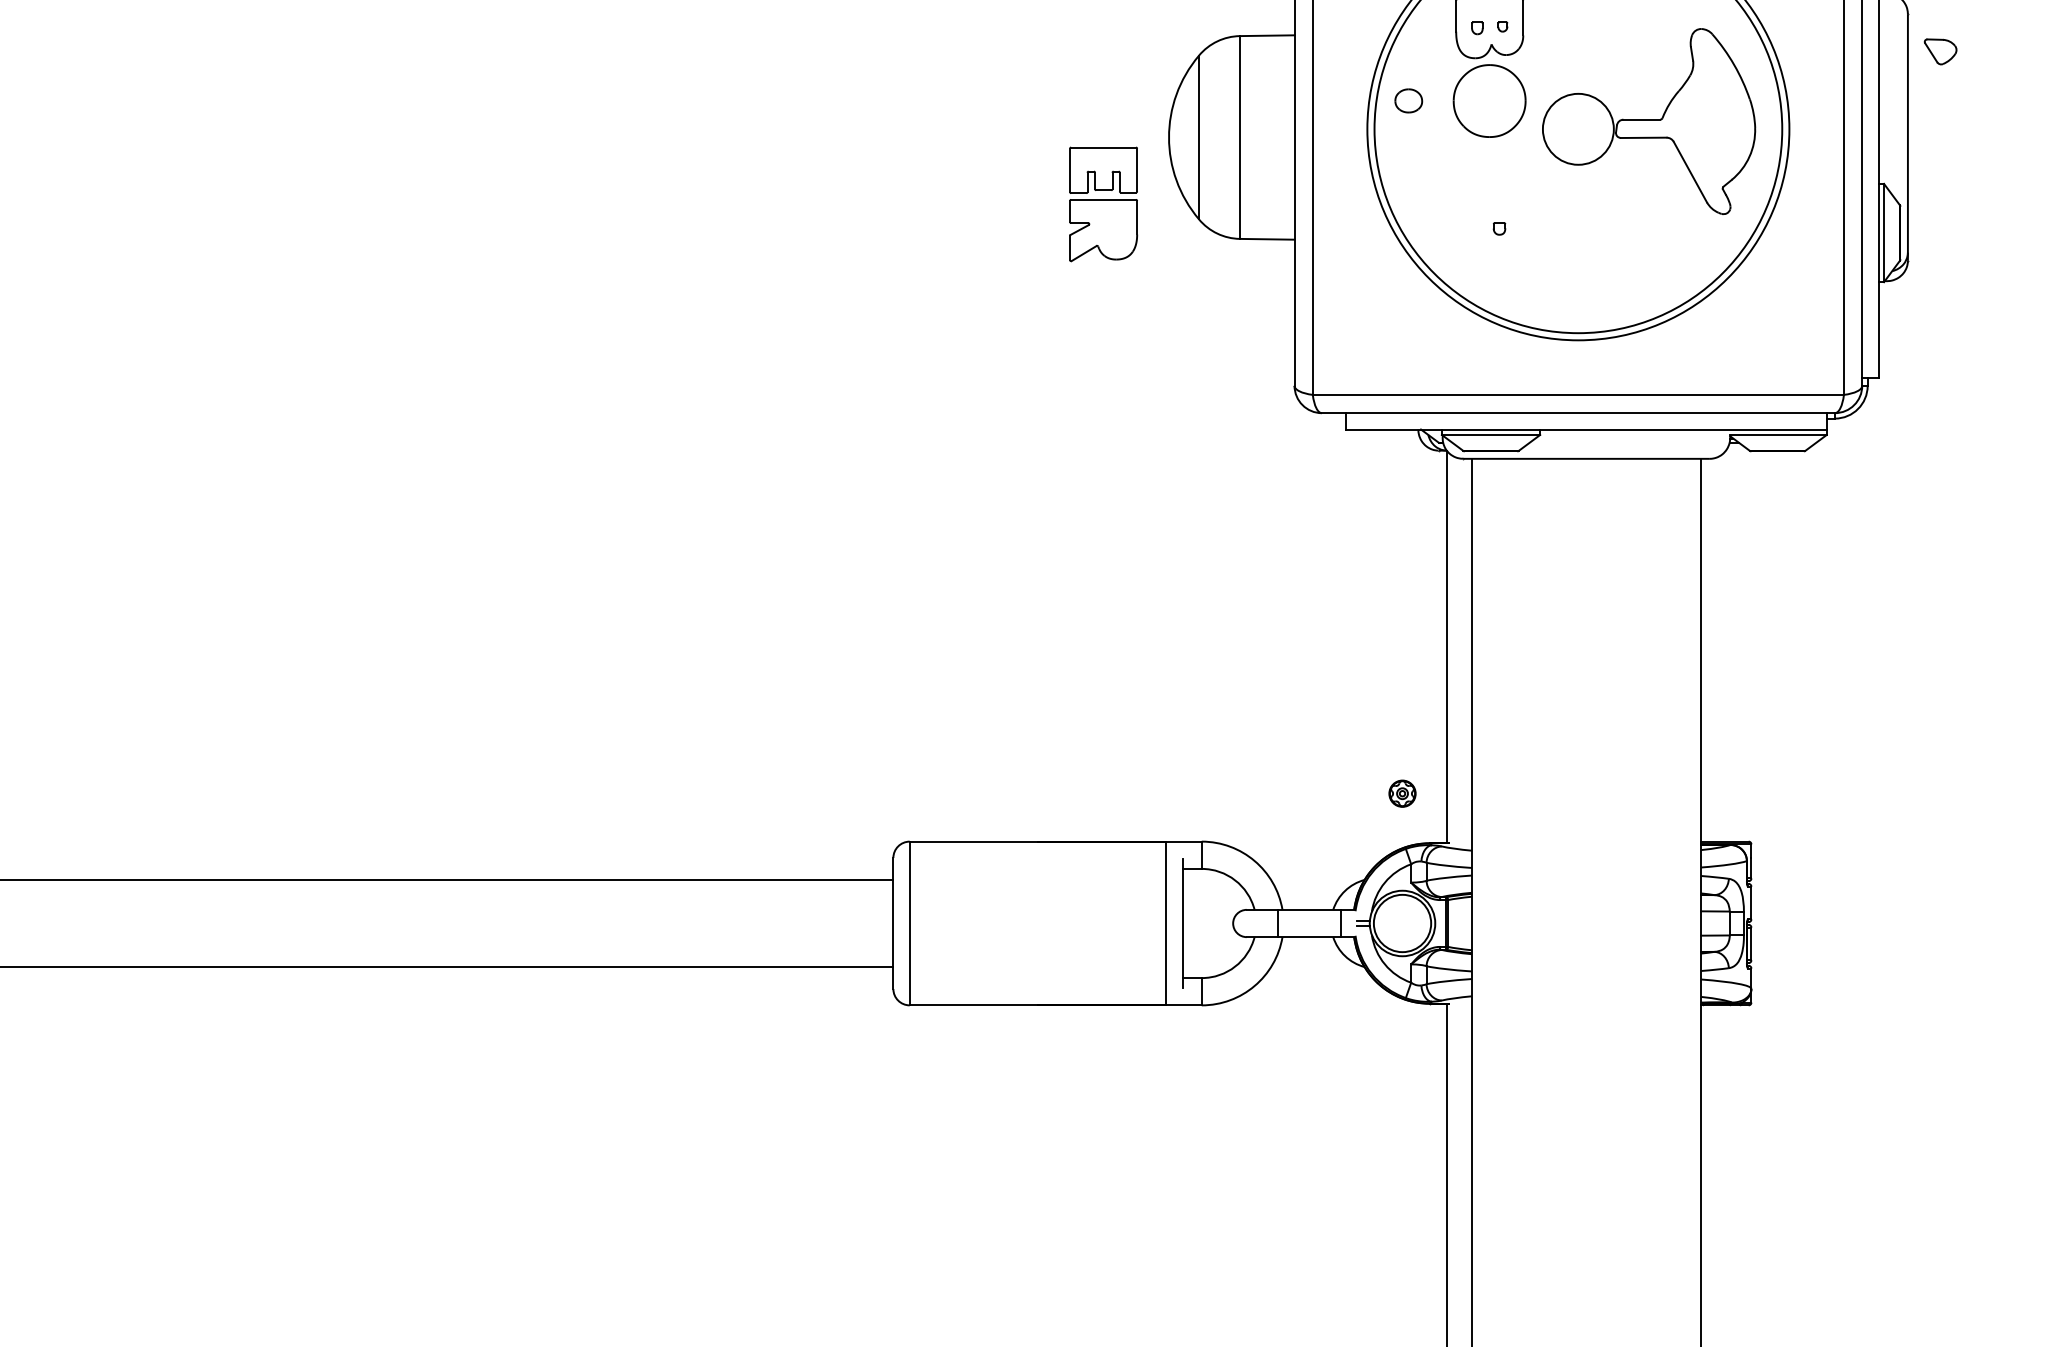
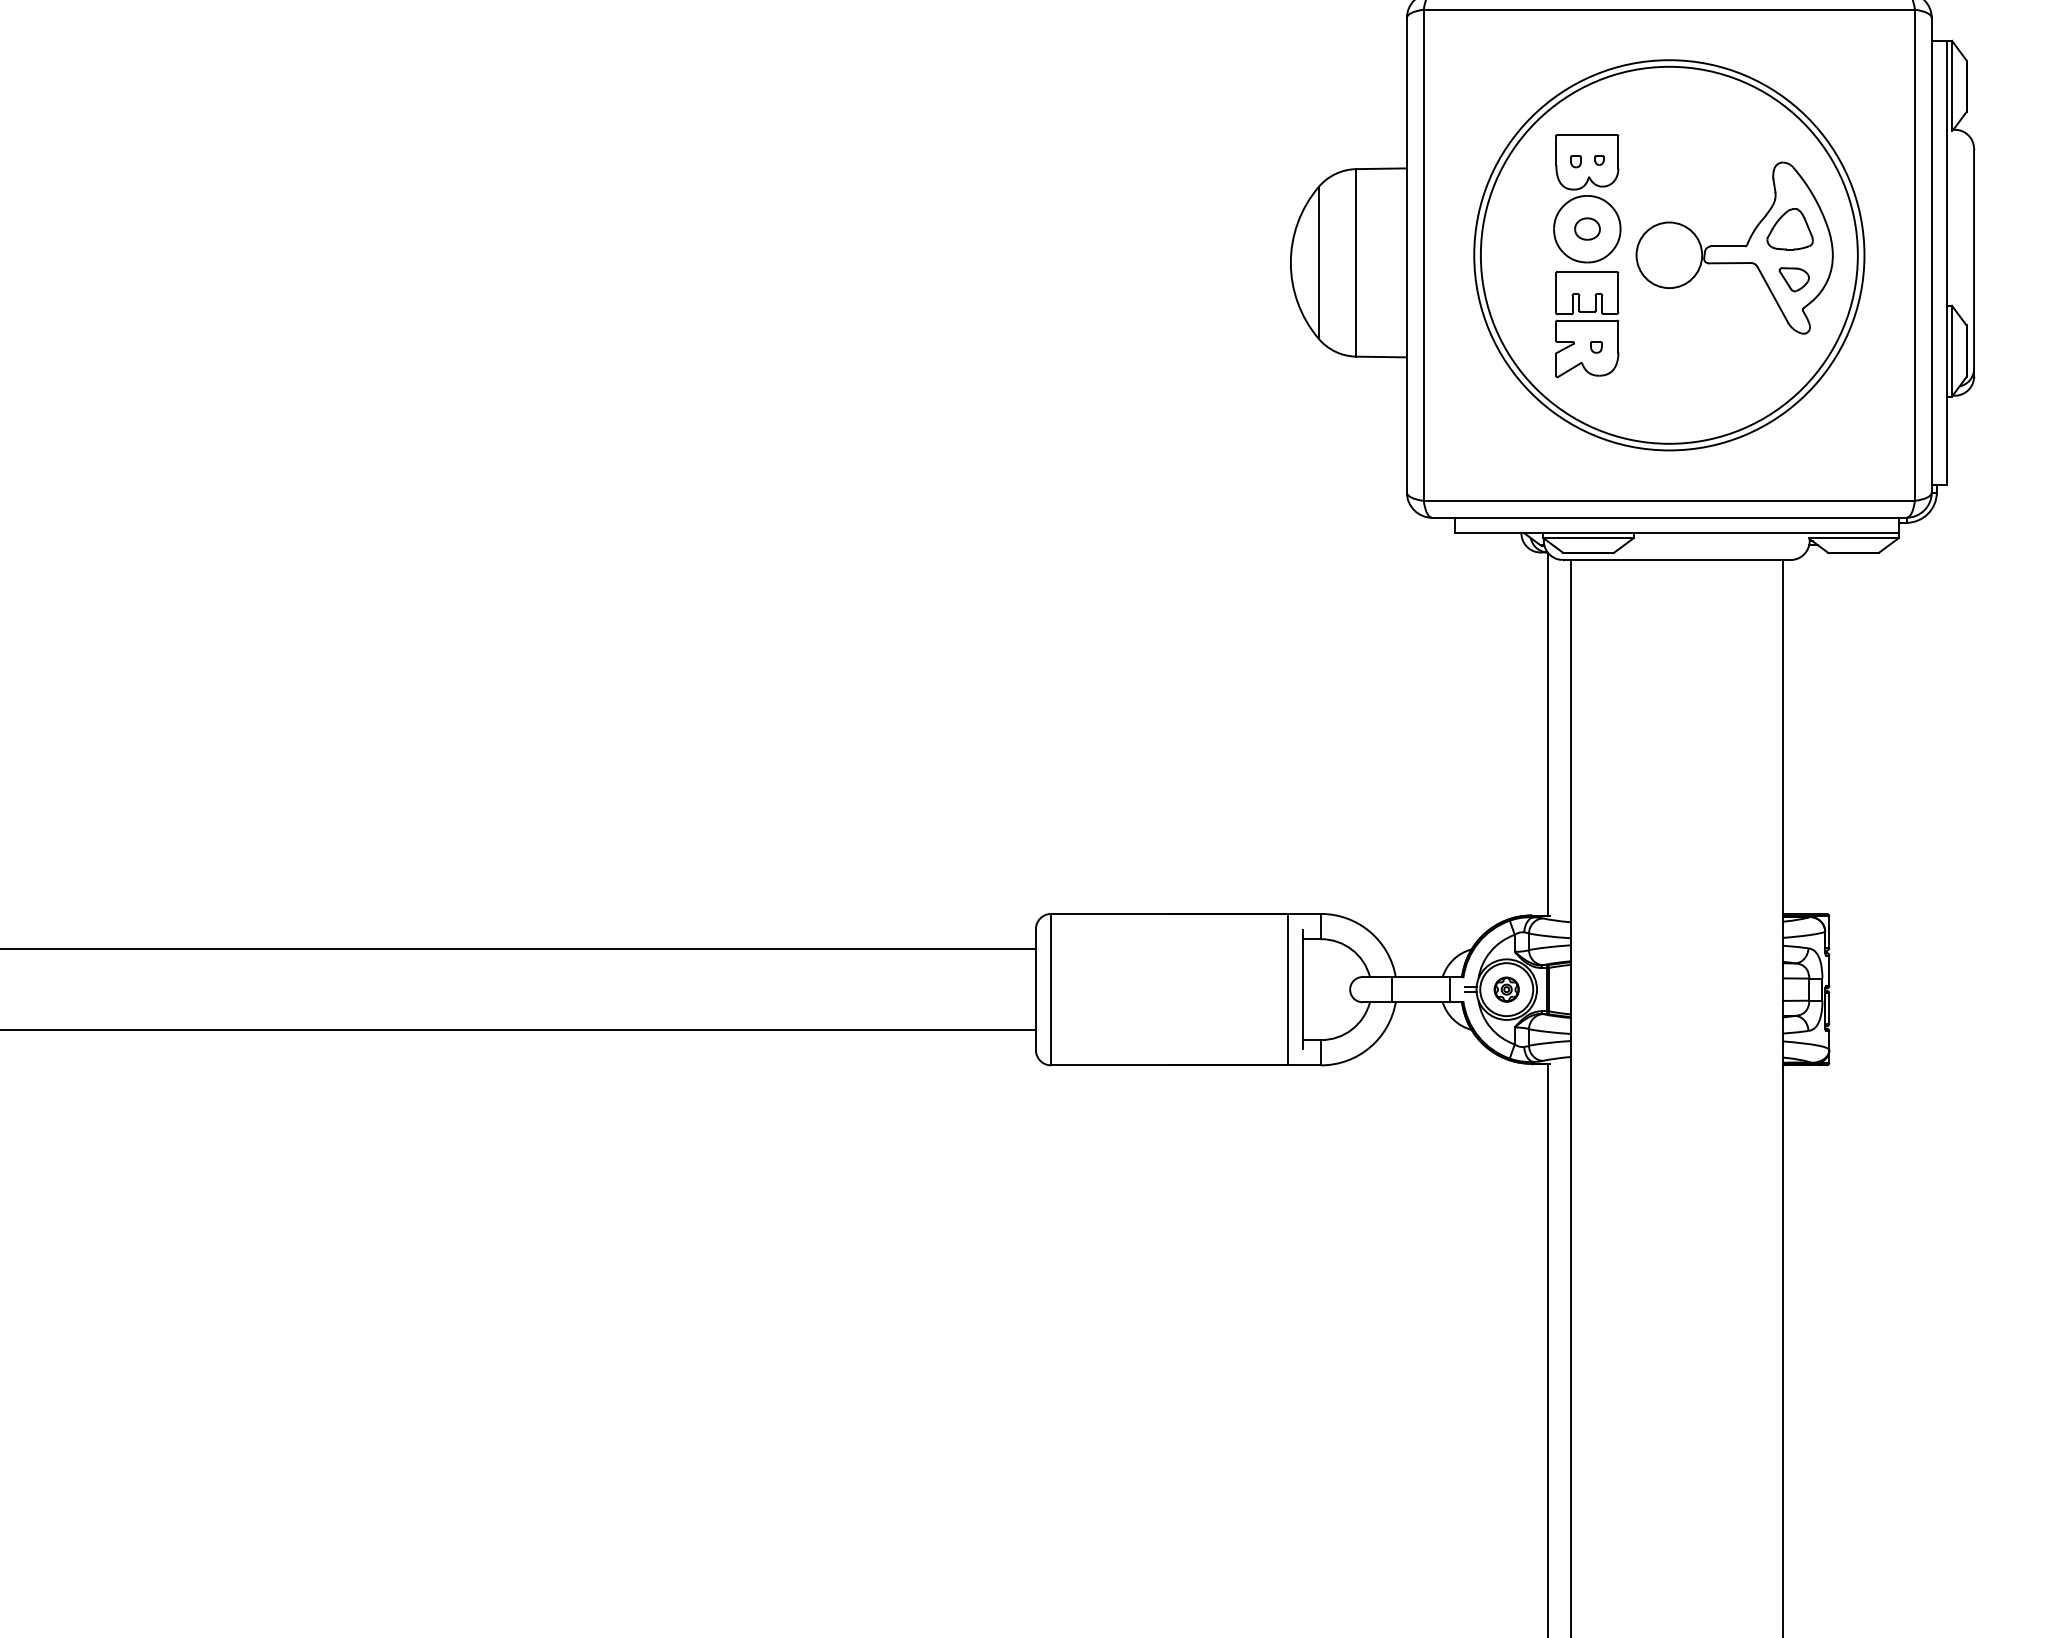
part: (1939, 51) -> (1793, 279), moved
part: (1408, 100) -> (1587, 228), moved
part: (1708, 101) -> (1789, 229), added
part: (1103, 204) -> (1587, 324), moved
part: (1402, 793) -> (1506, 989), moved

